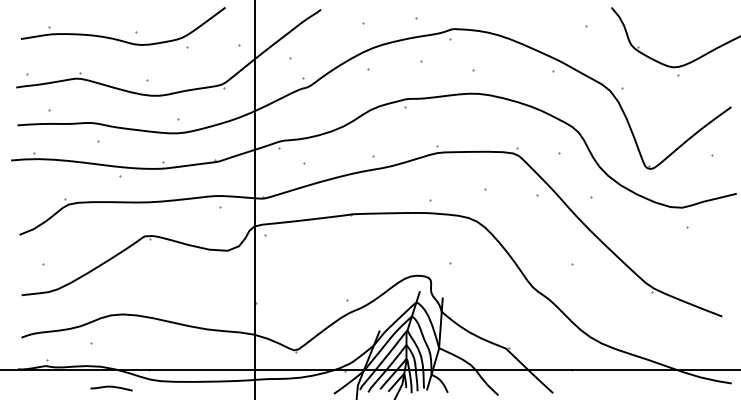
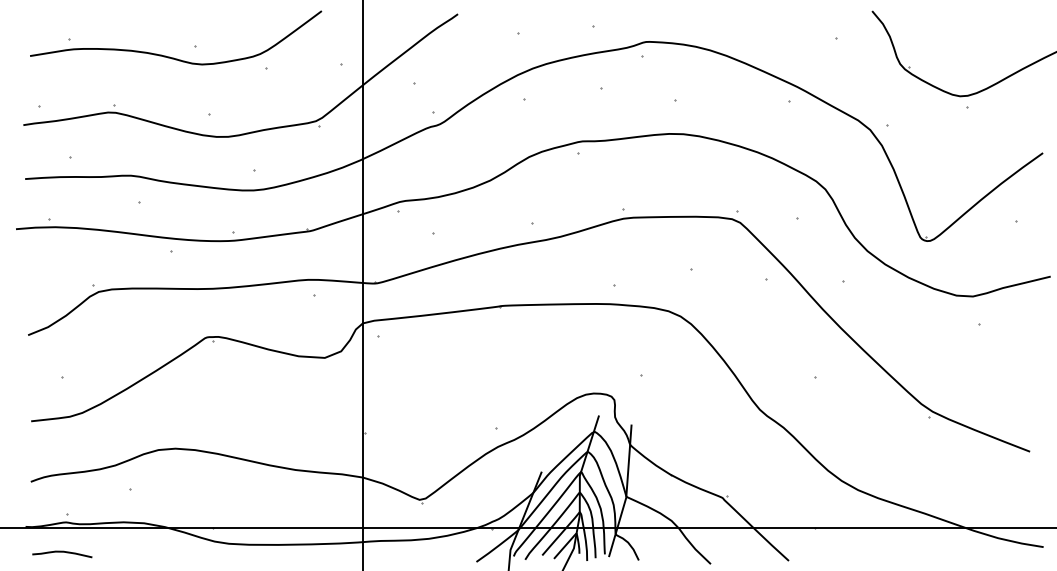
curve: (111, 387) -> (62, 552), moved

